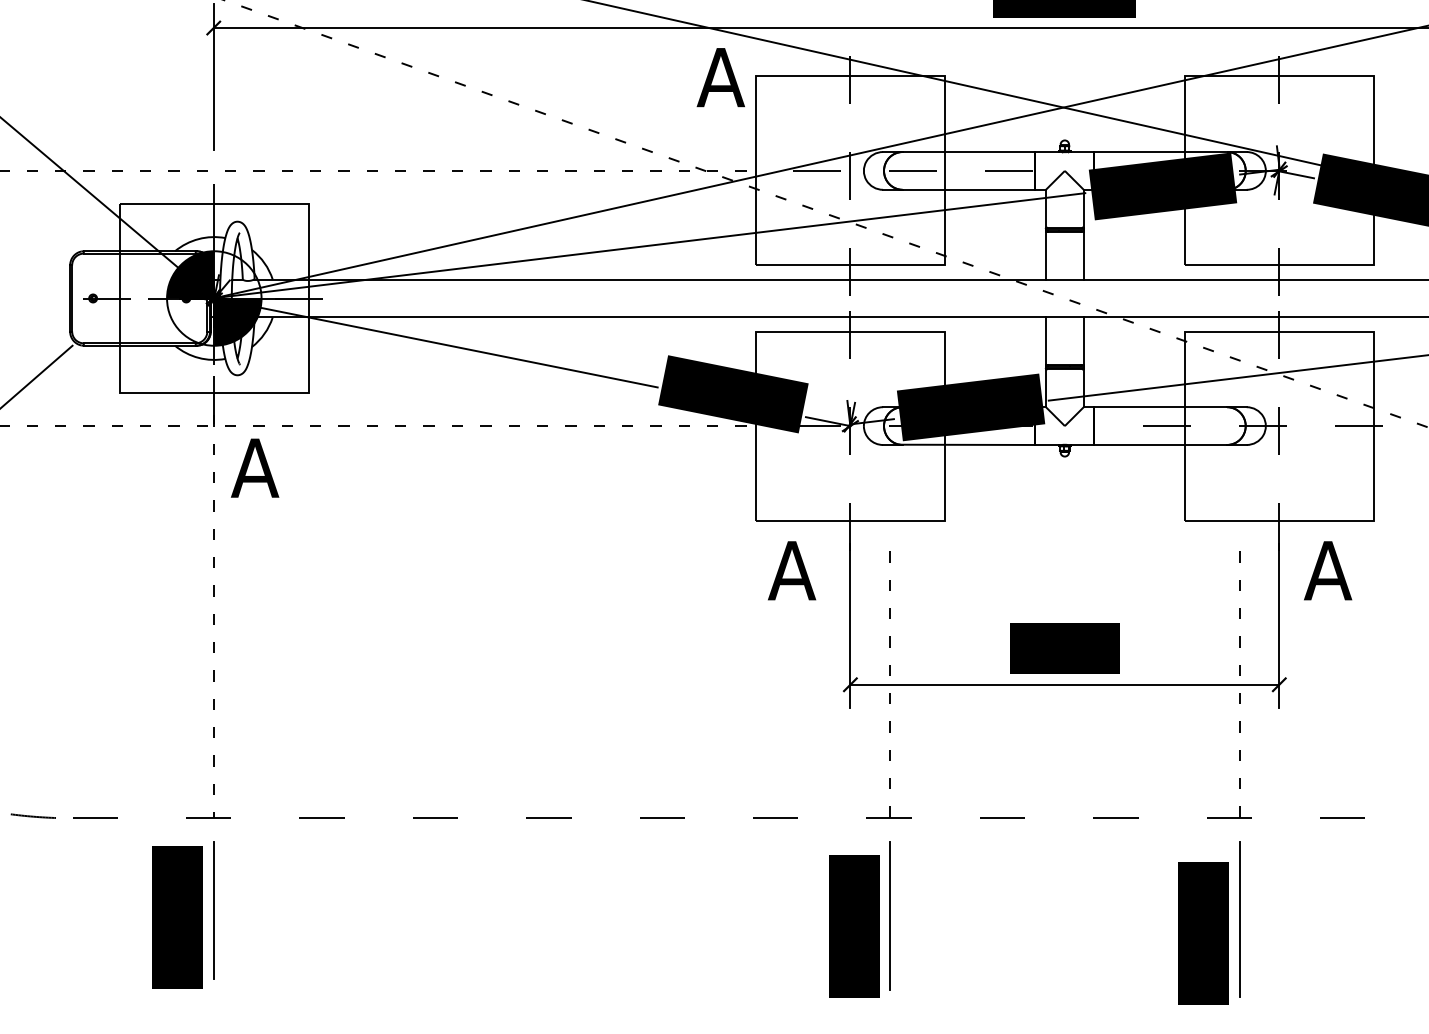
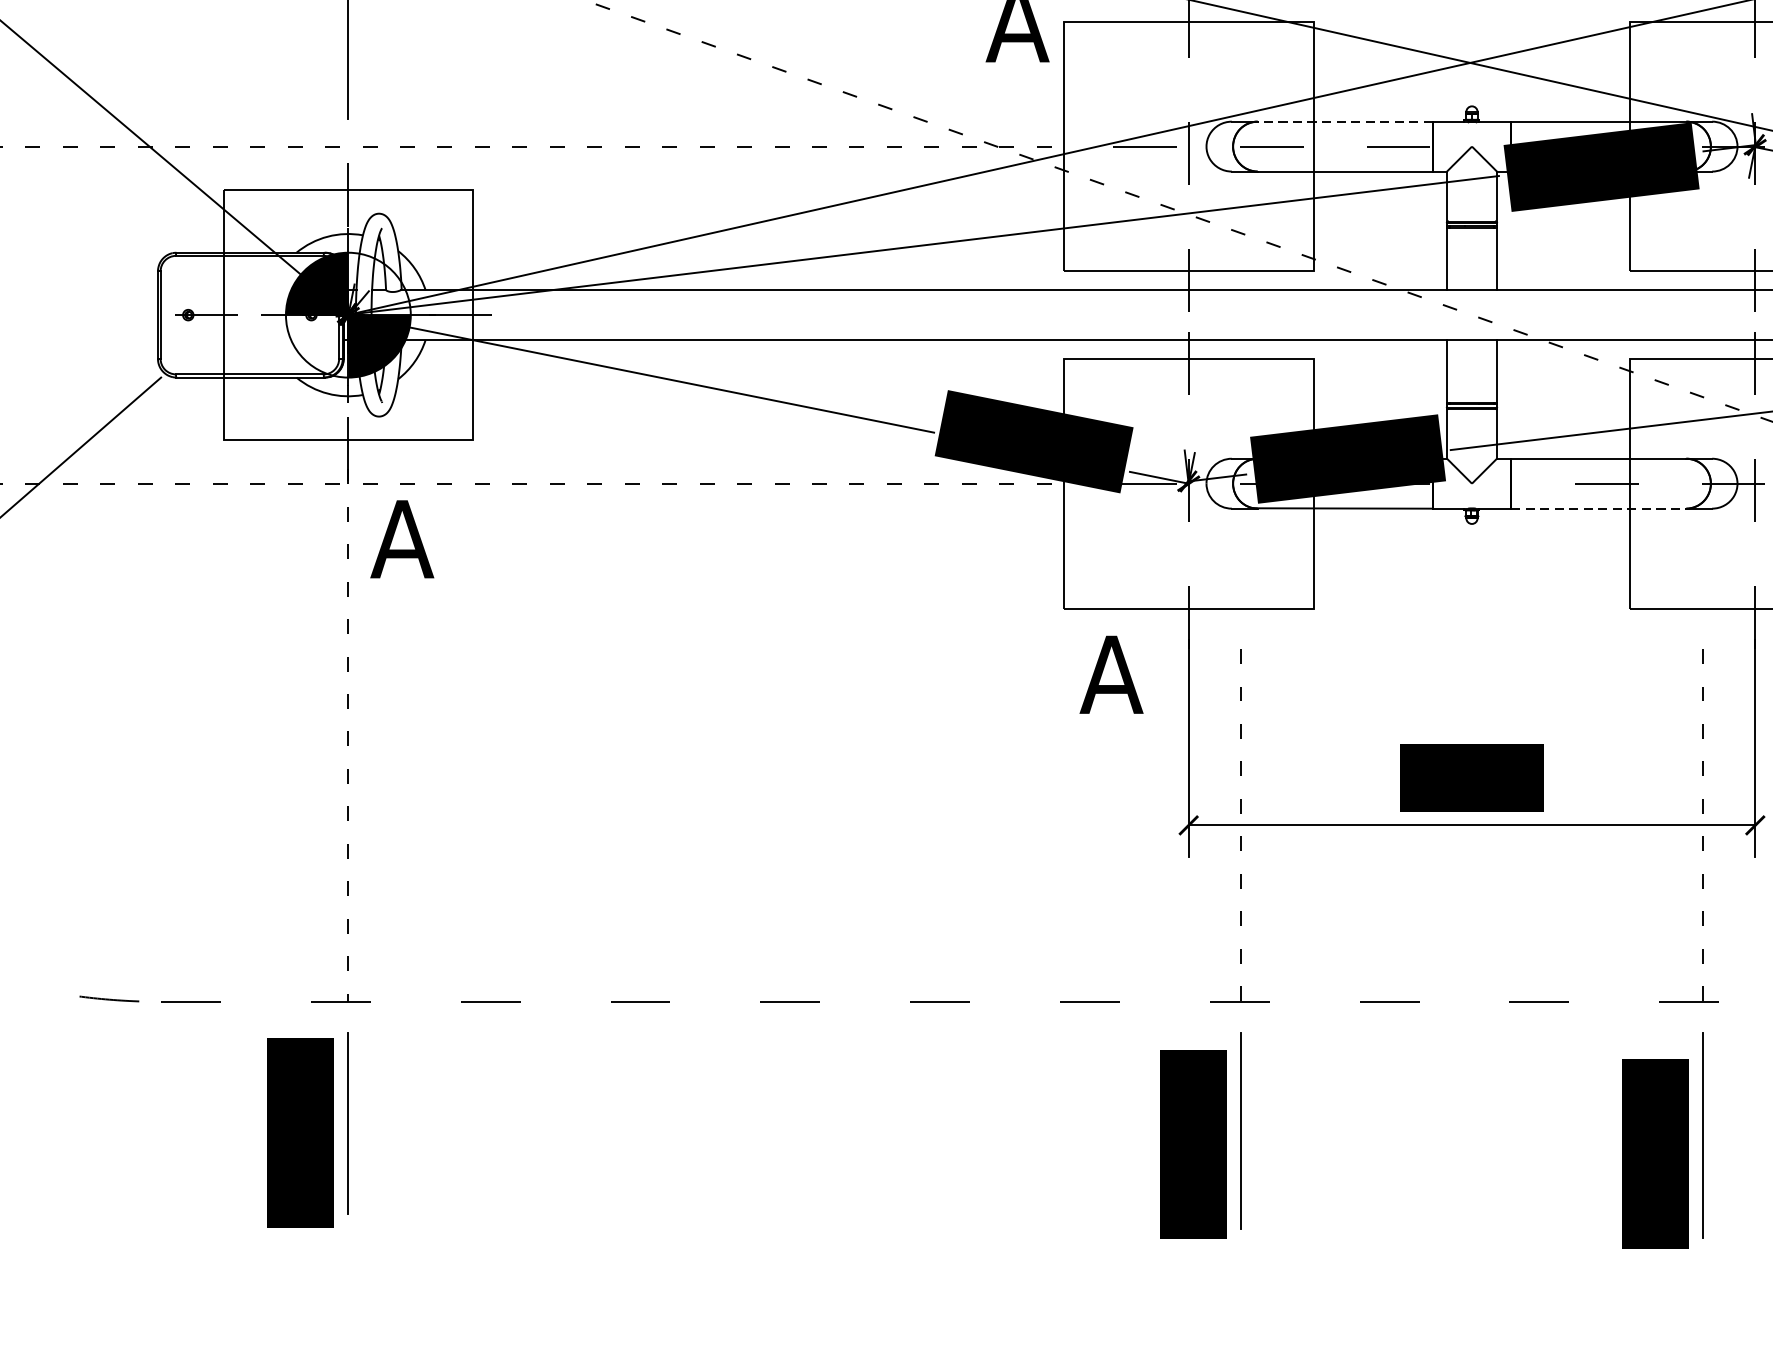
line: (968, 152) -> (1344, 122), solid -> dashed
line: (1161, 445) -> (1599, 509), solid -> dashed

